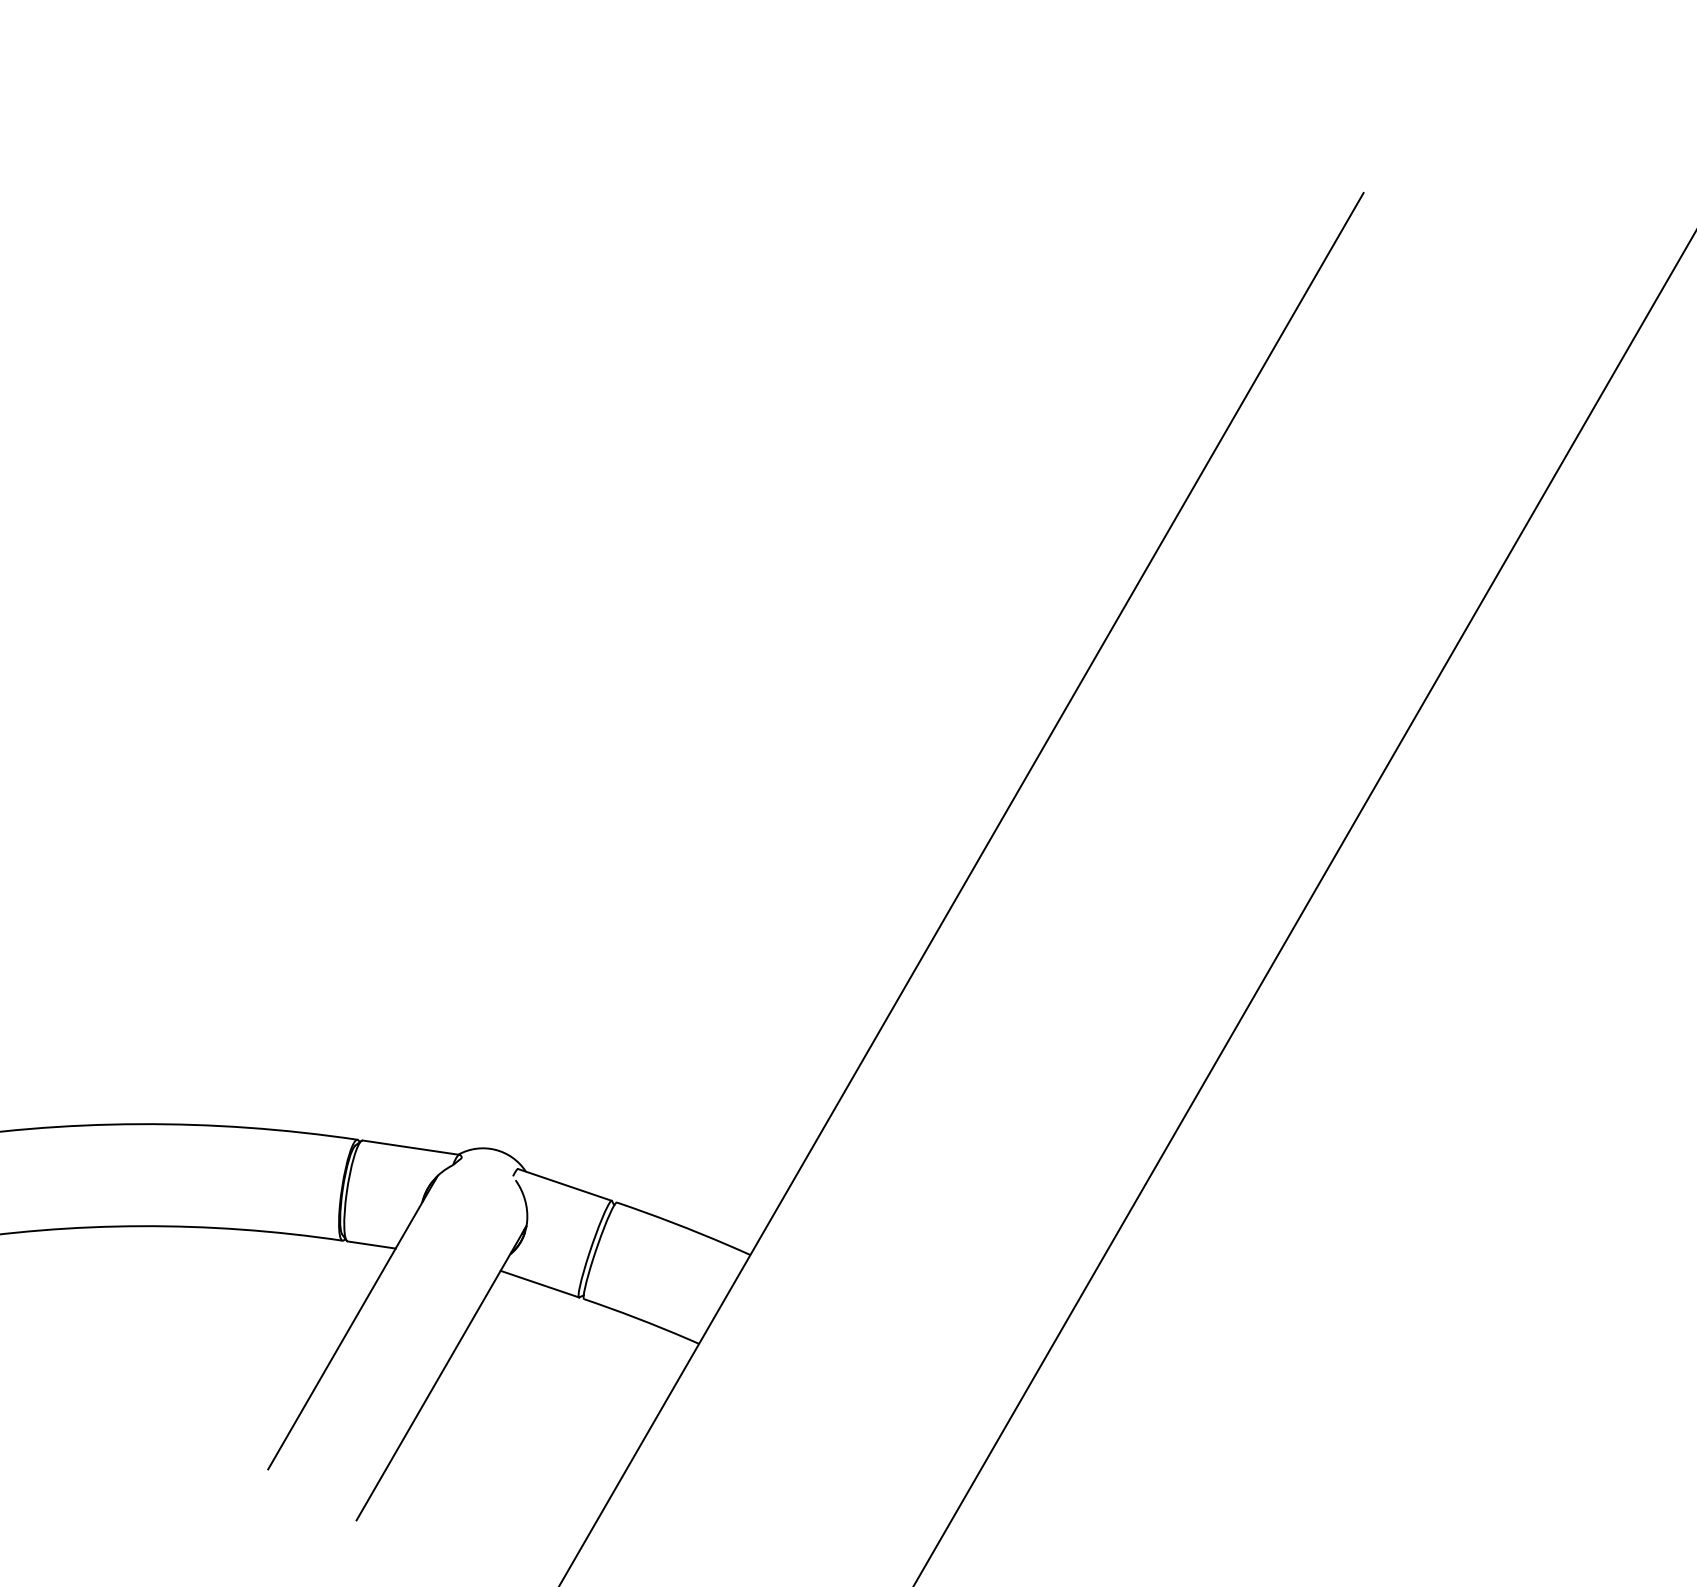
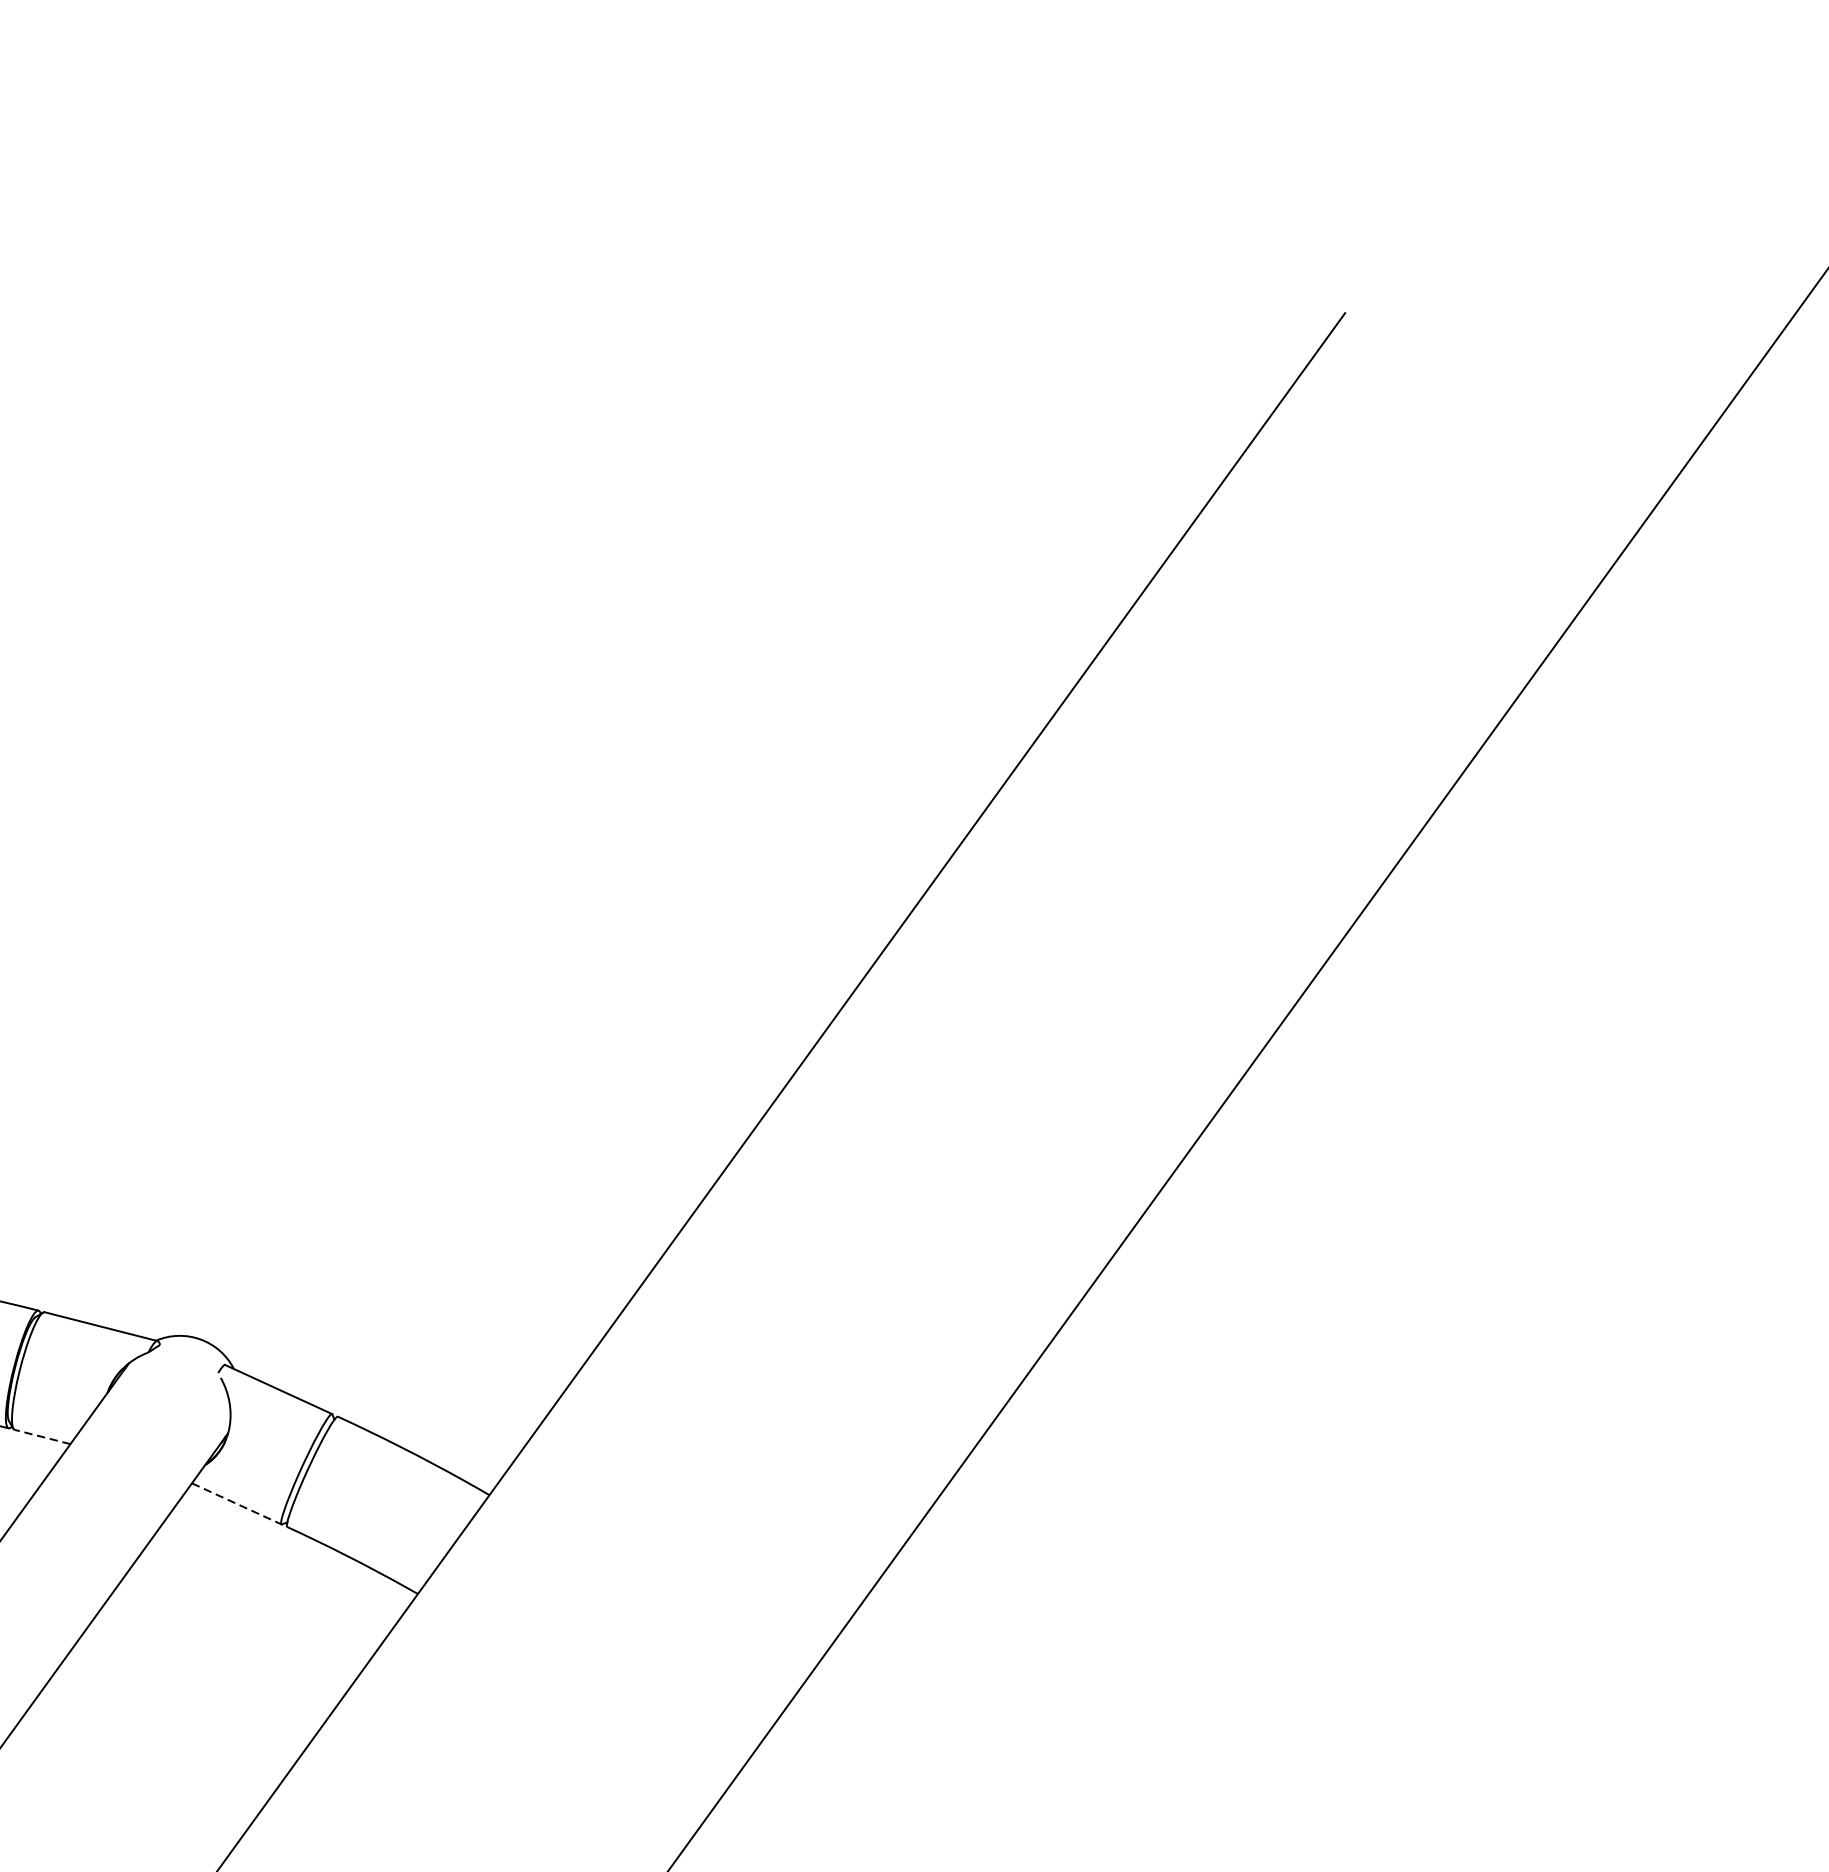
line: (371, 1244) -> (42, 1436), solid -> dashed
line: (540, 1284) -> (237, 1504), solid -> dashed

